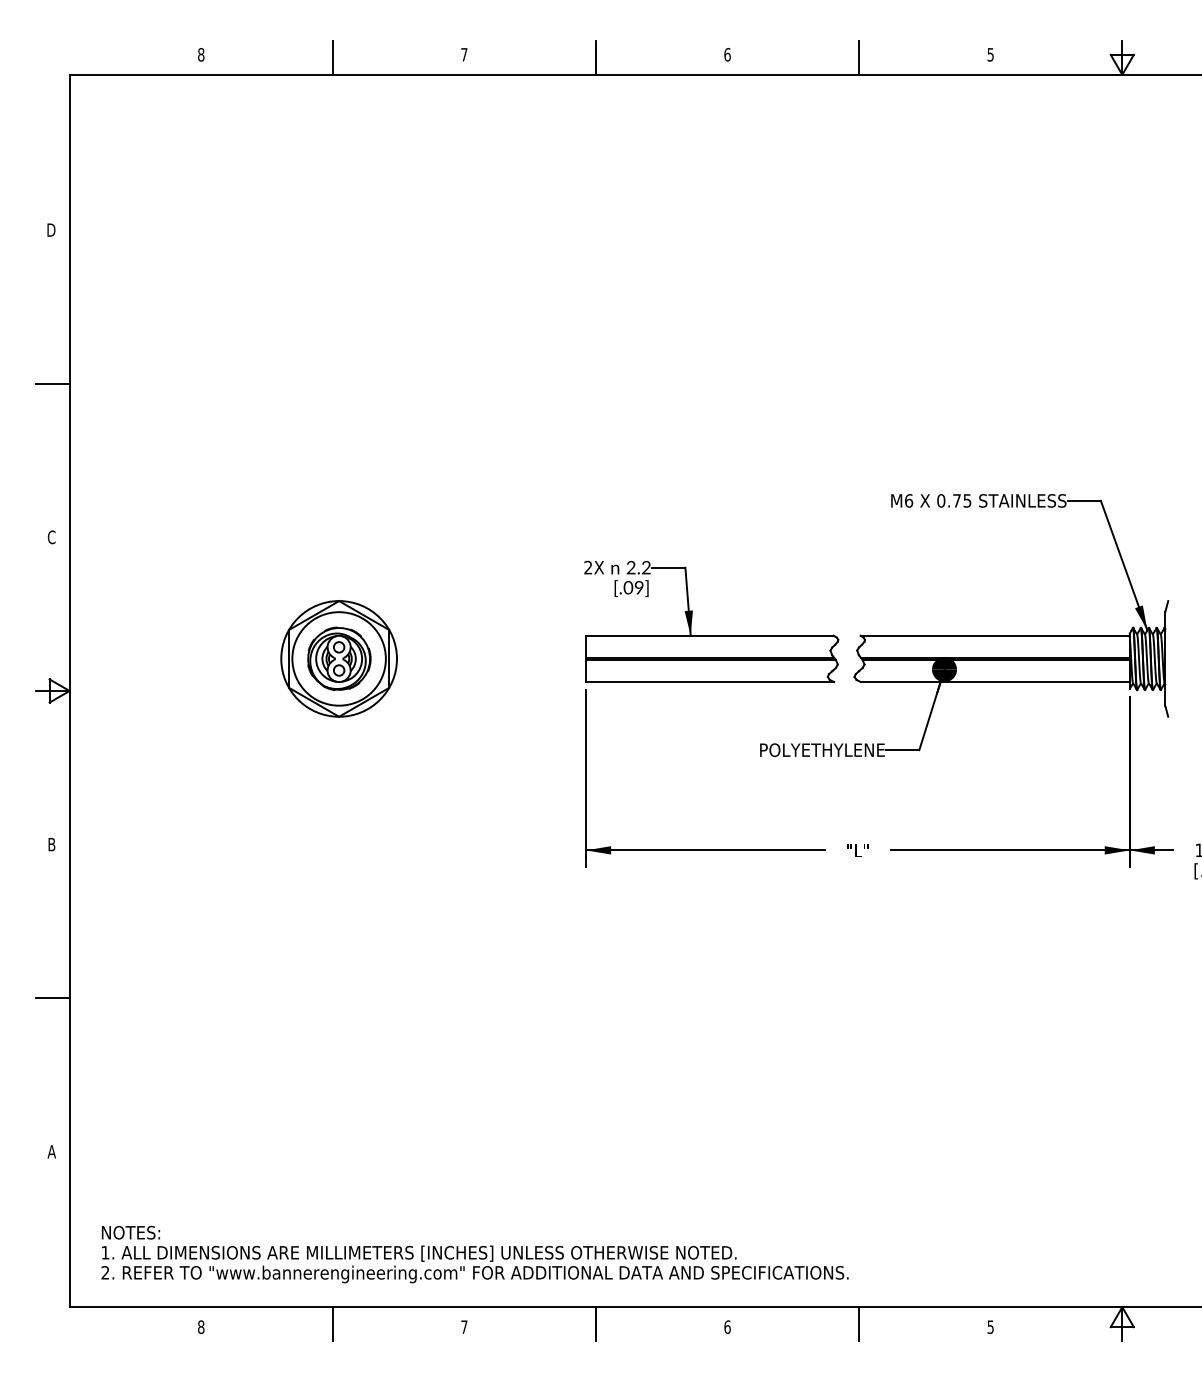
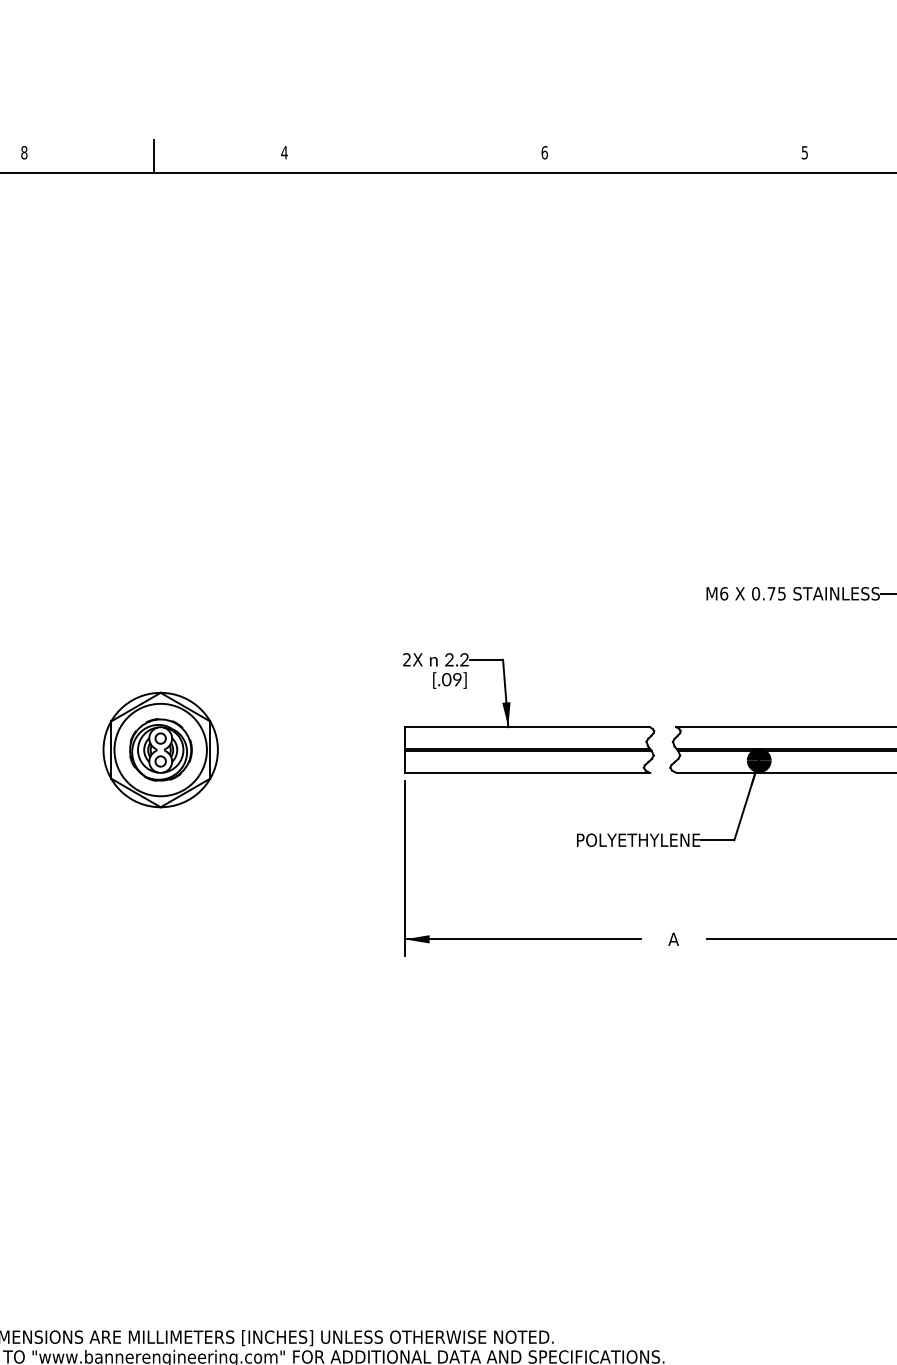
text: (463, 54) -> (283, 152), 7 -> 4
line: (595, 57) -> (414, 155), removed
line: (859, 57) -> (675, 155), removed
text: (857, 849) -> (673, 938), "L" -> A

